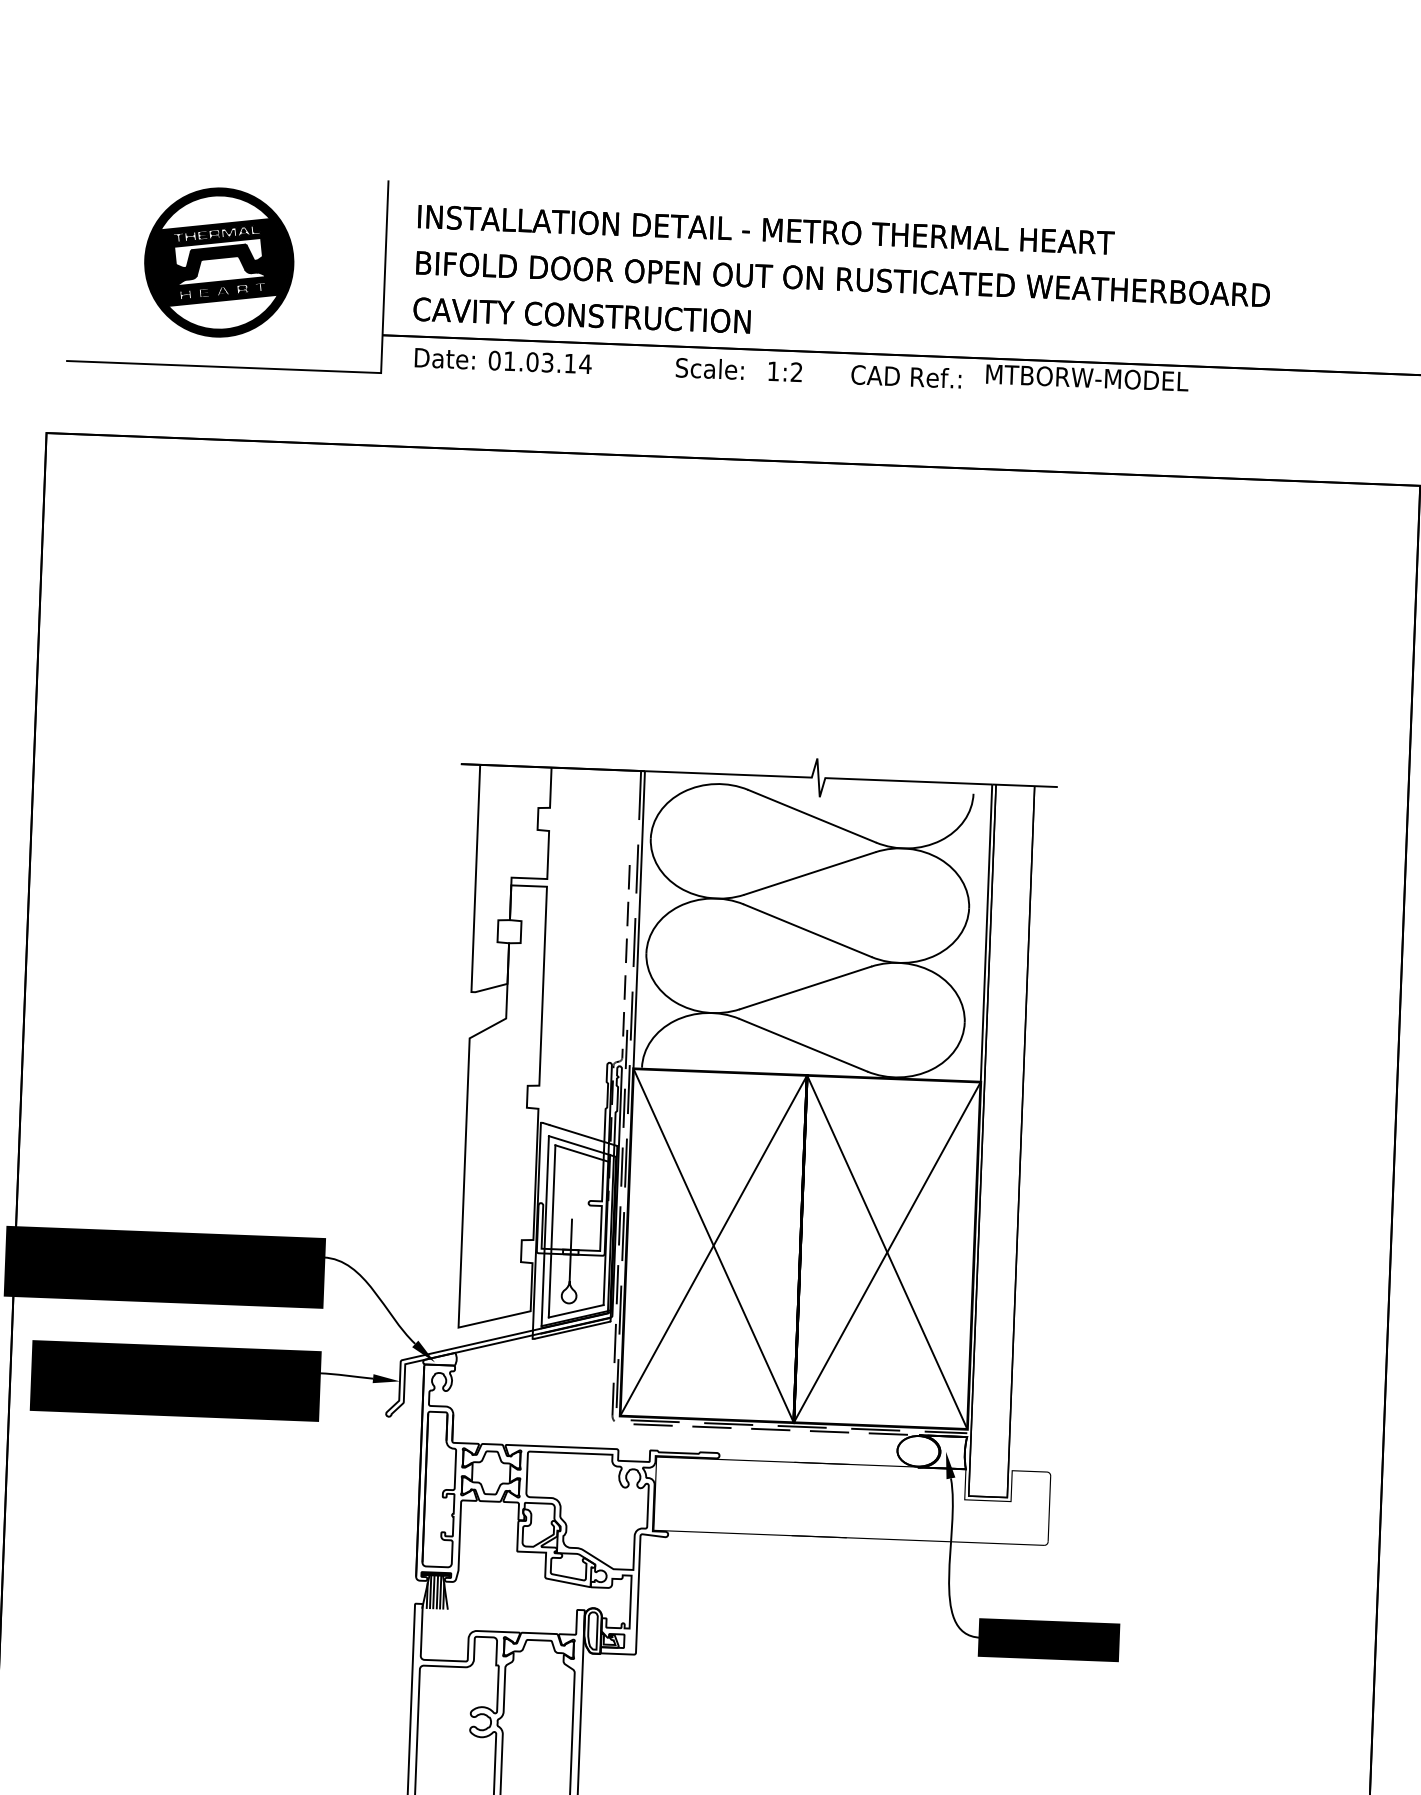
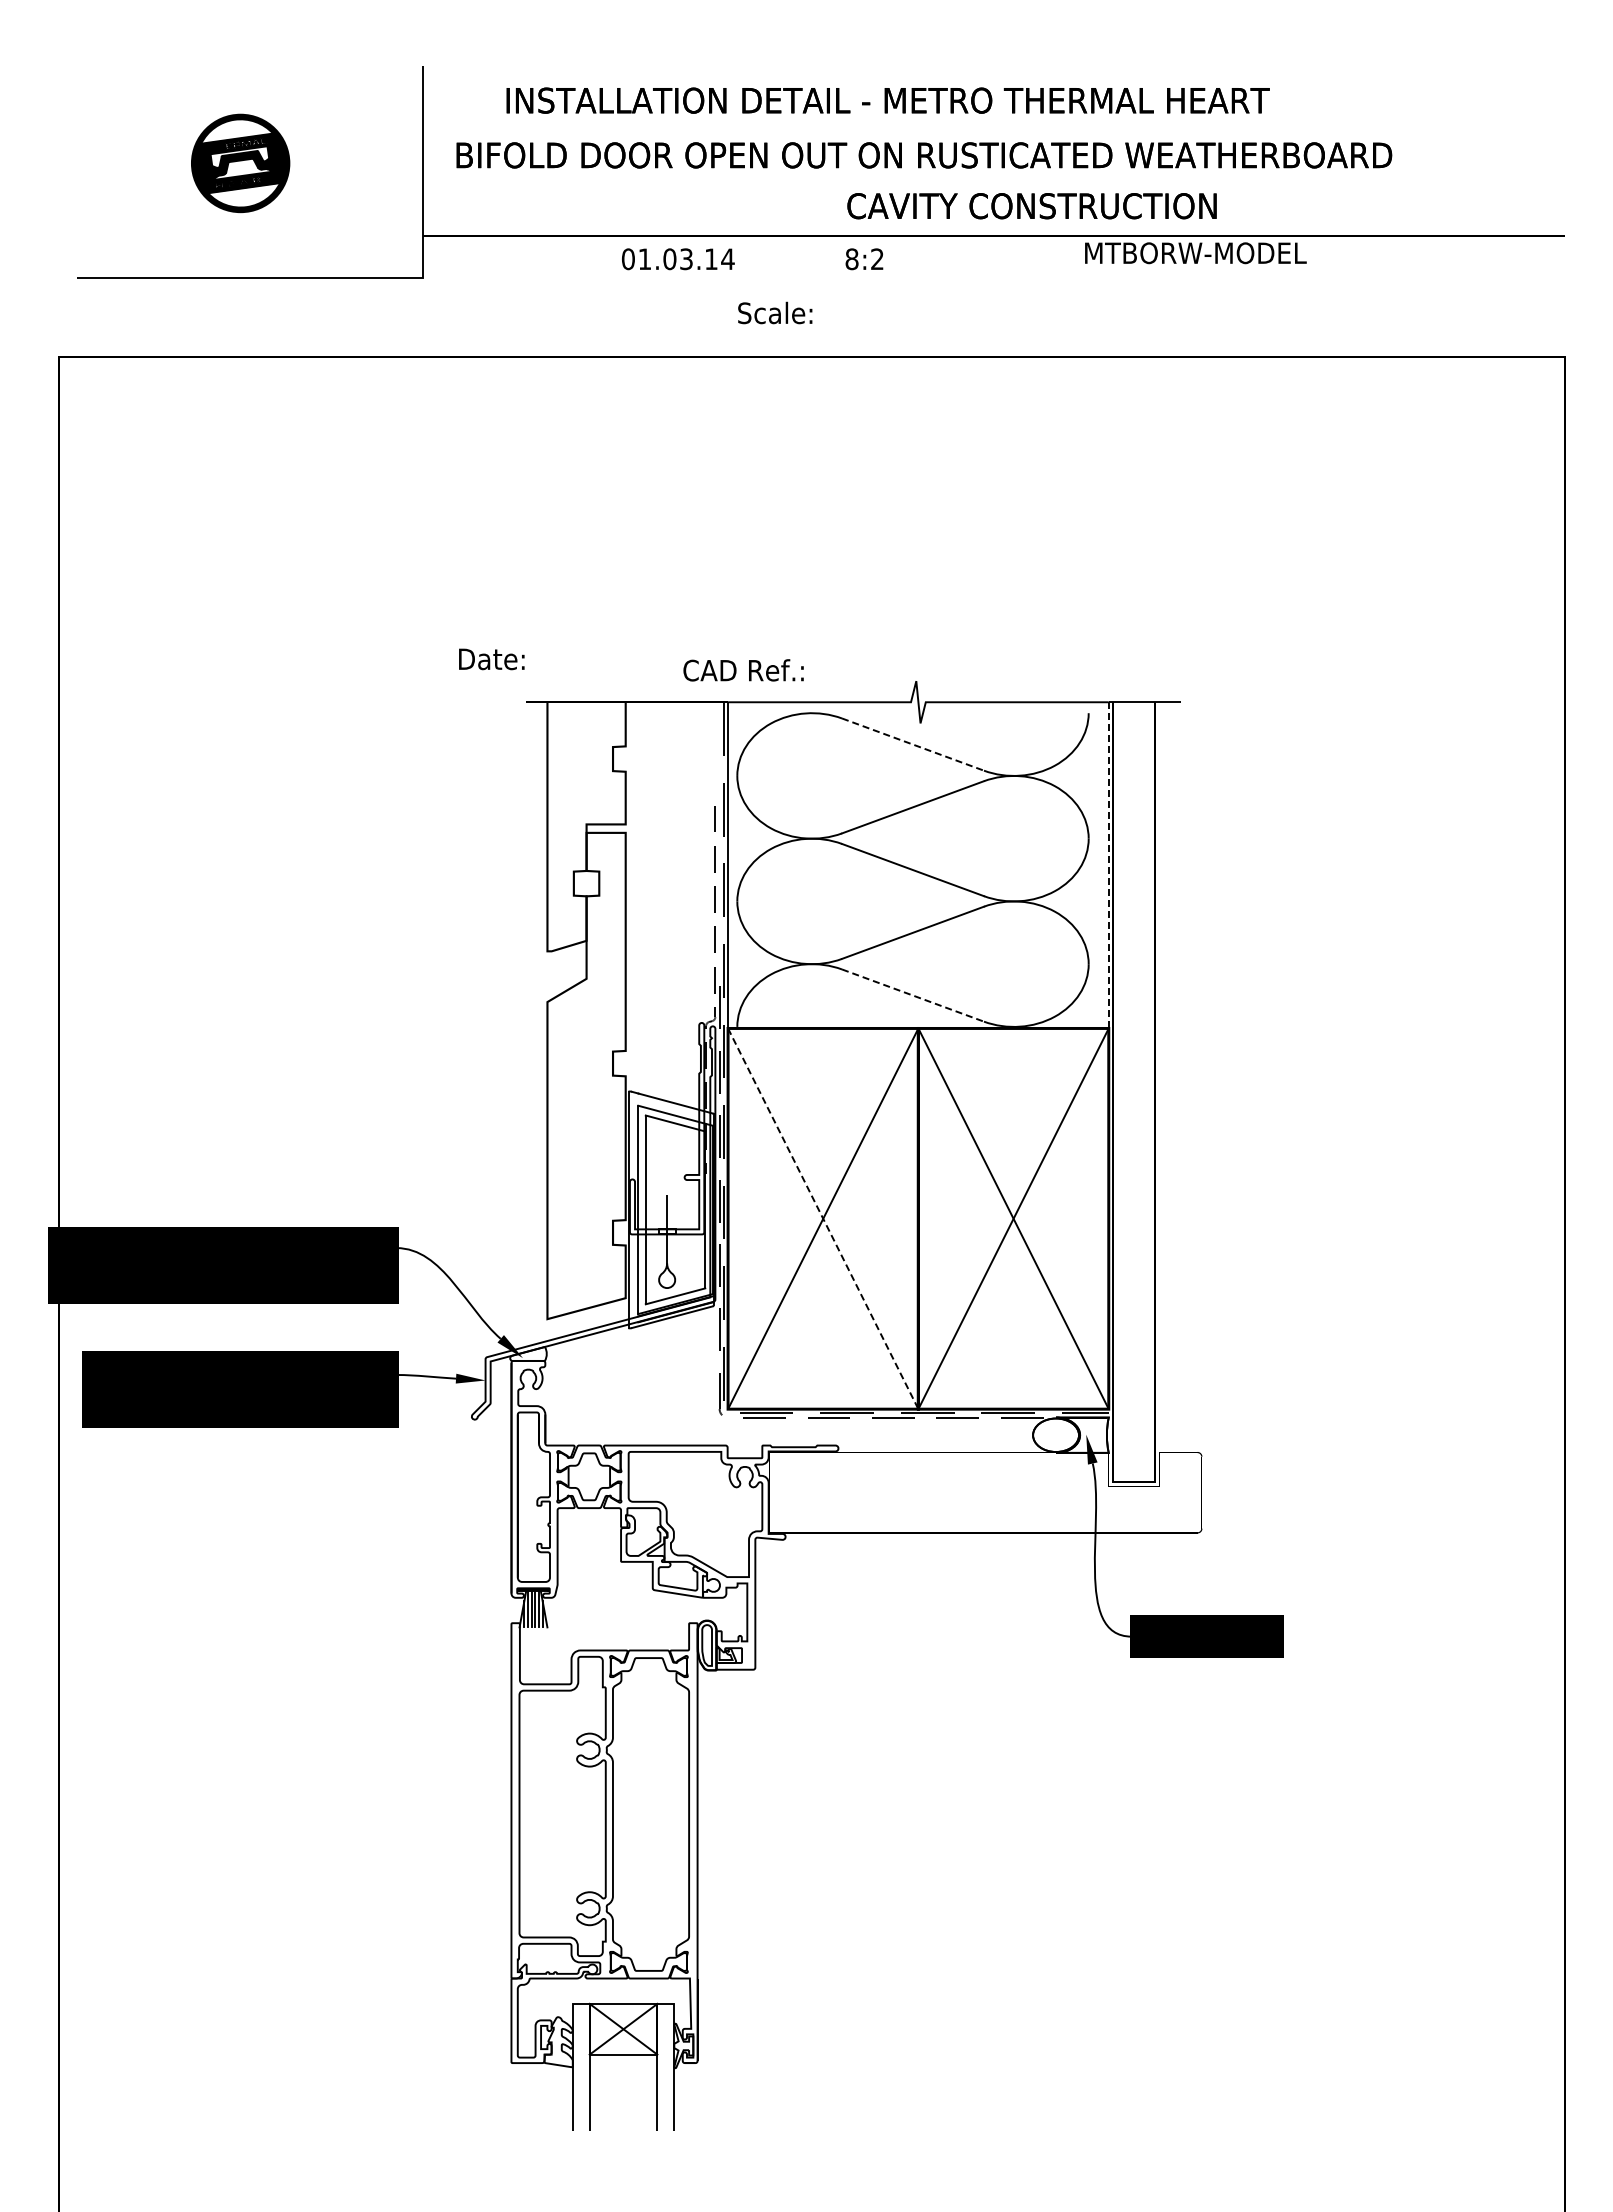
text: (765, 229) -> (887, 100), moved
part: (219, 262) -> (240, 163), size x0.6
text: (581, 315) -> (1031, 206), moved
text: (444, 358) -> (491, 659), moved
text: (540, 362) -> (678, 259), moved
text: (710, 368) -> (775, 312), moved
text: (773, 371) -> (851, 259), 1:2 -> 8:2
text: (906, 376) -> (743, 670), moved
line: (812, 816) -> (913, 744), solid -> dashed
line: (986, 932) -> (1108, 864), solid -> dashed
line: (803, 1045) -> (913, 995), solid -> dashed
line: (713, 1245) -> (823, 1218), solid -> dashed

